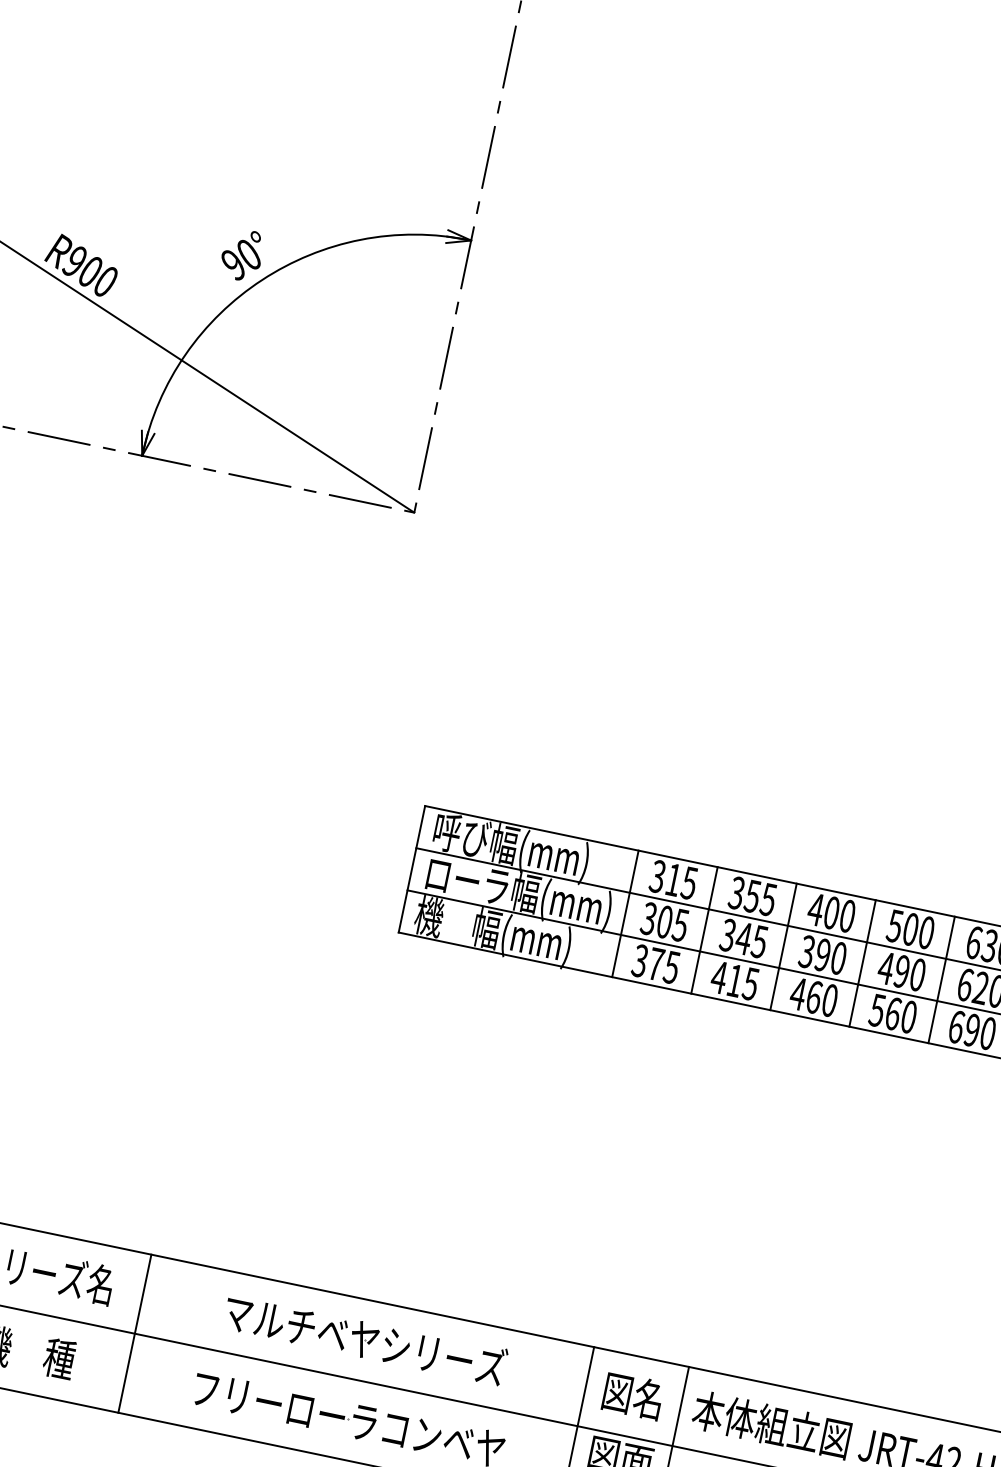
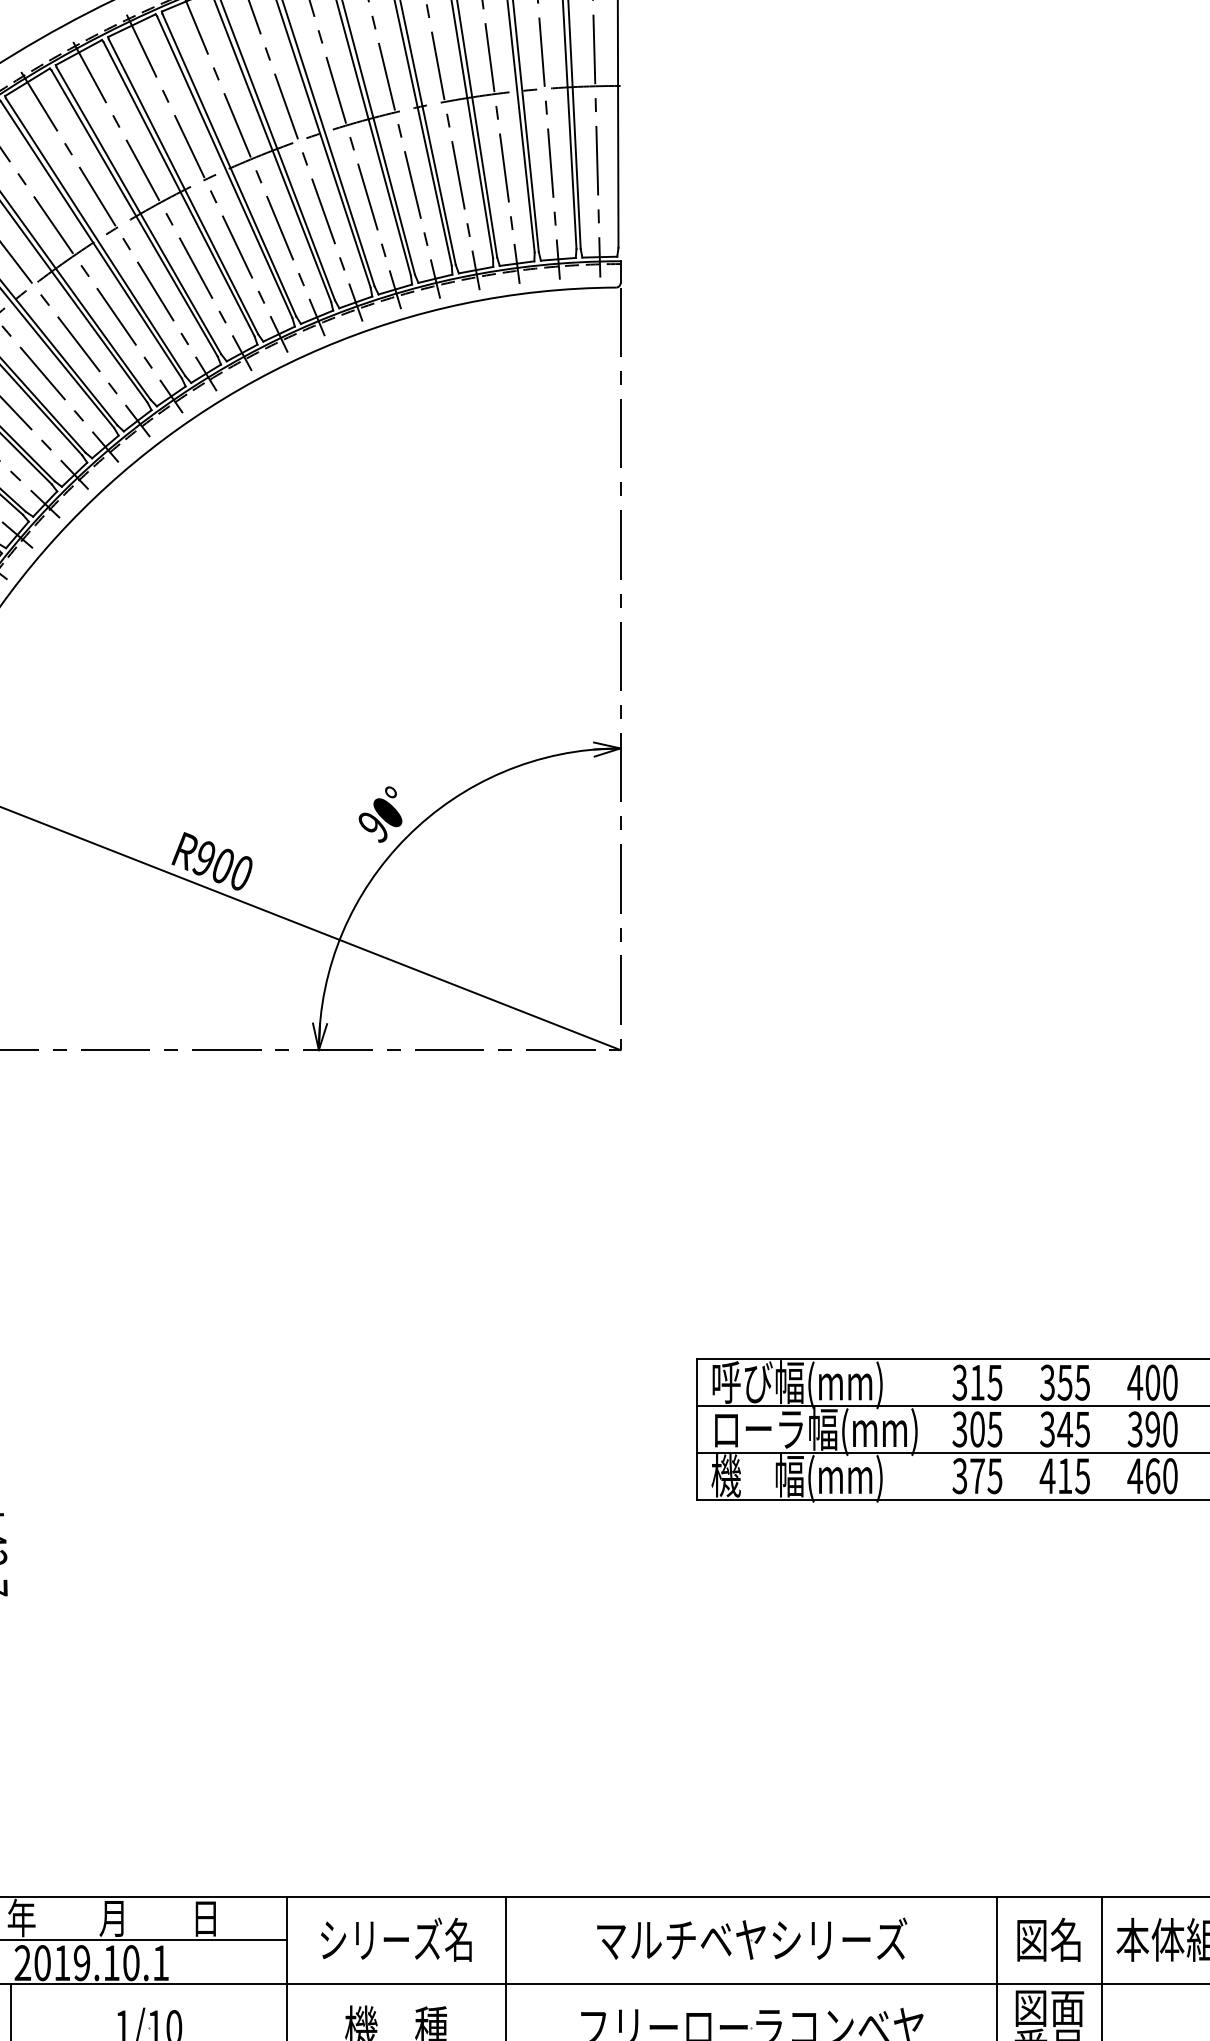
line: (625, 913) -> (933, 1429), removed
line: (704, 930) -> (1021, 1429), removed
line: (783, 947) -> (1109, 1429), removed
line: (862, 963) -> (1196, 1429), removed

